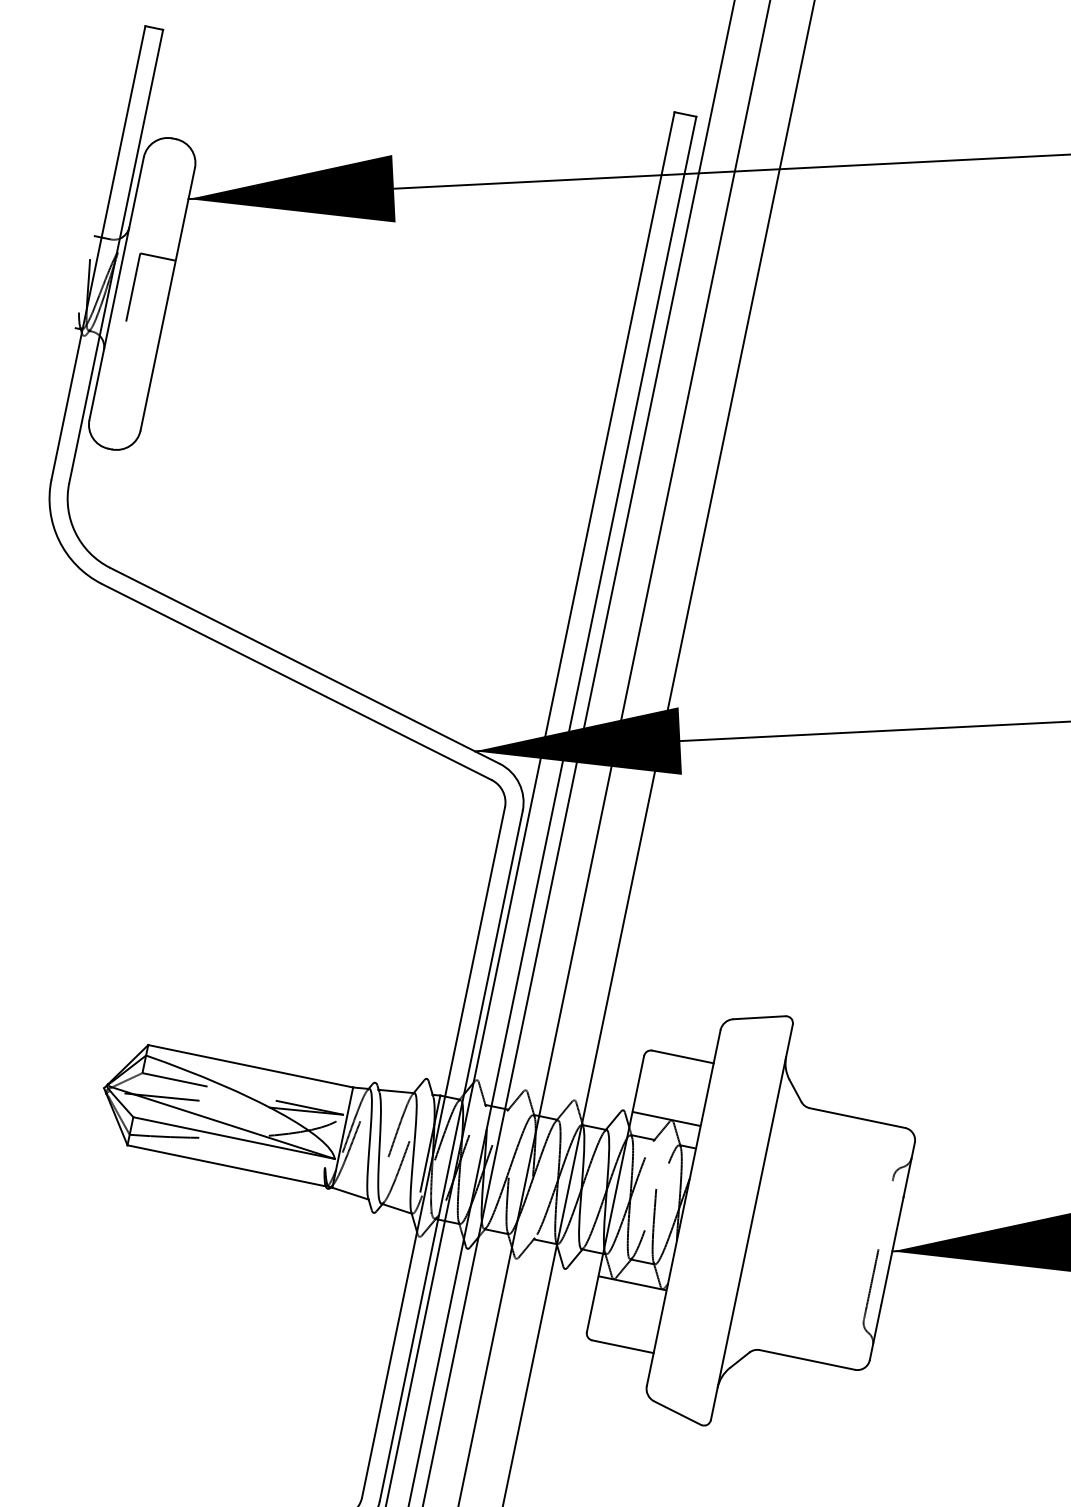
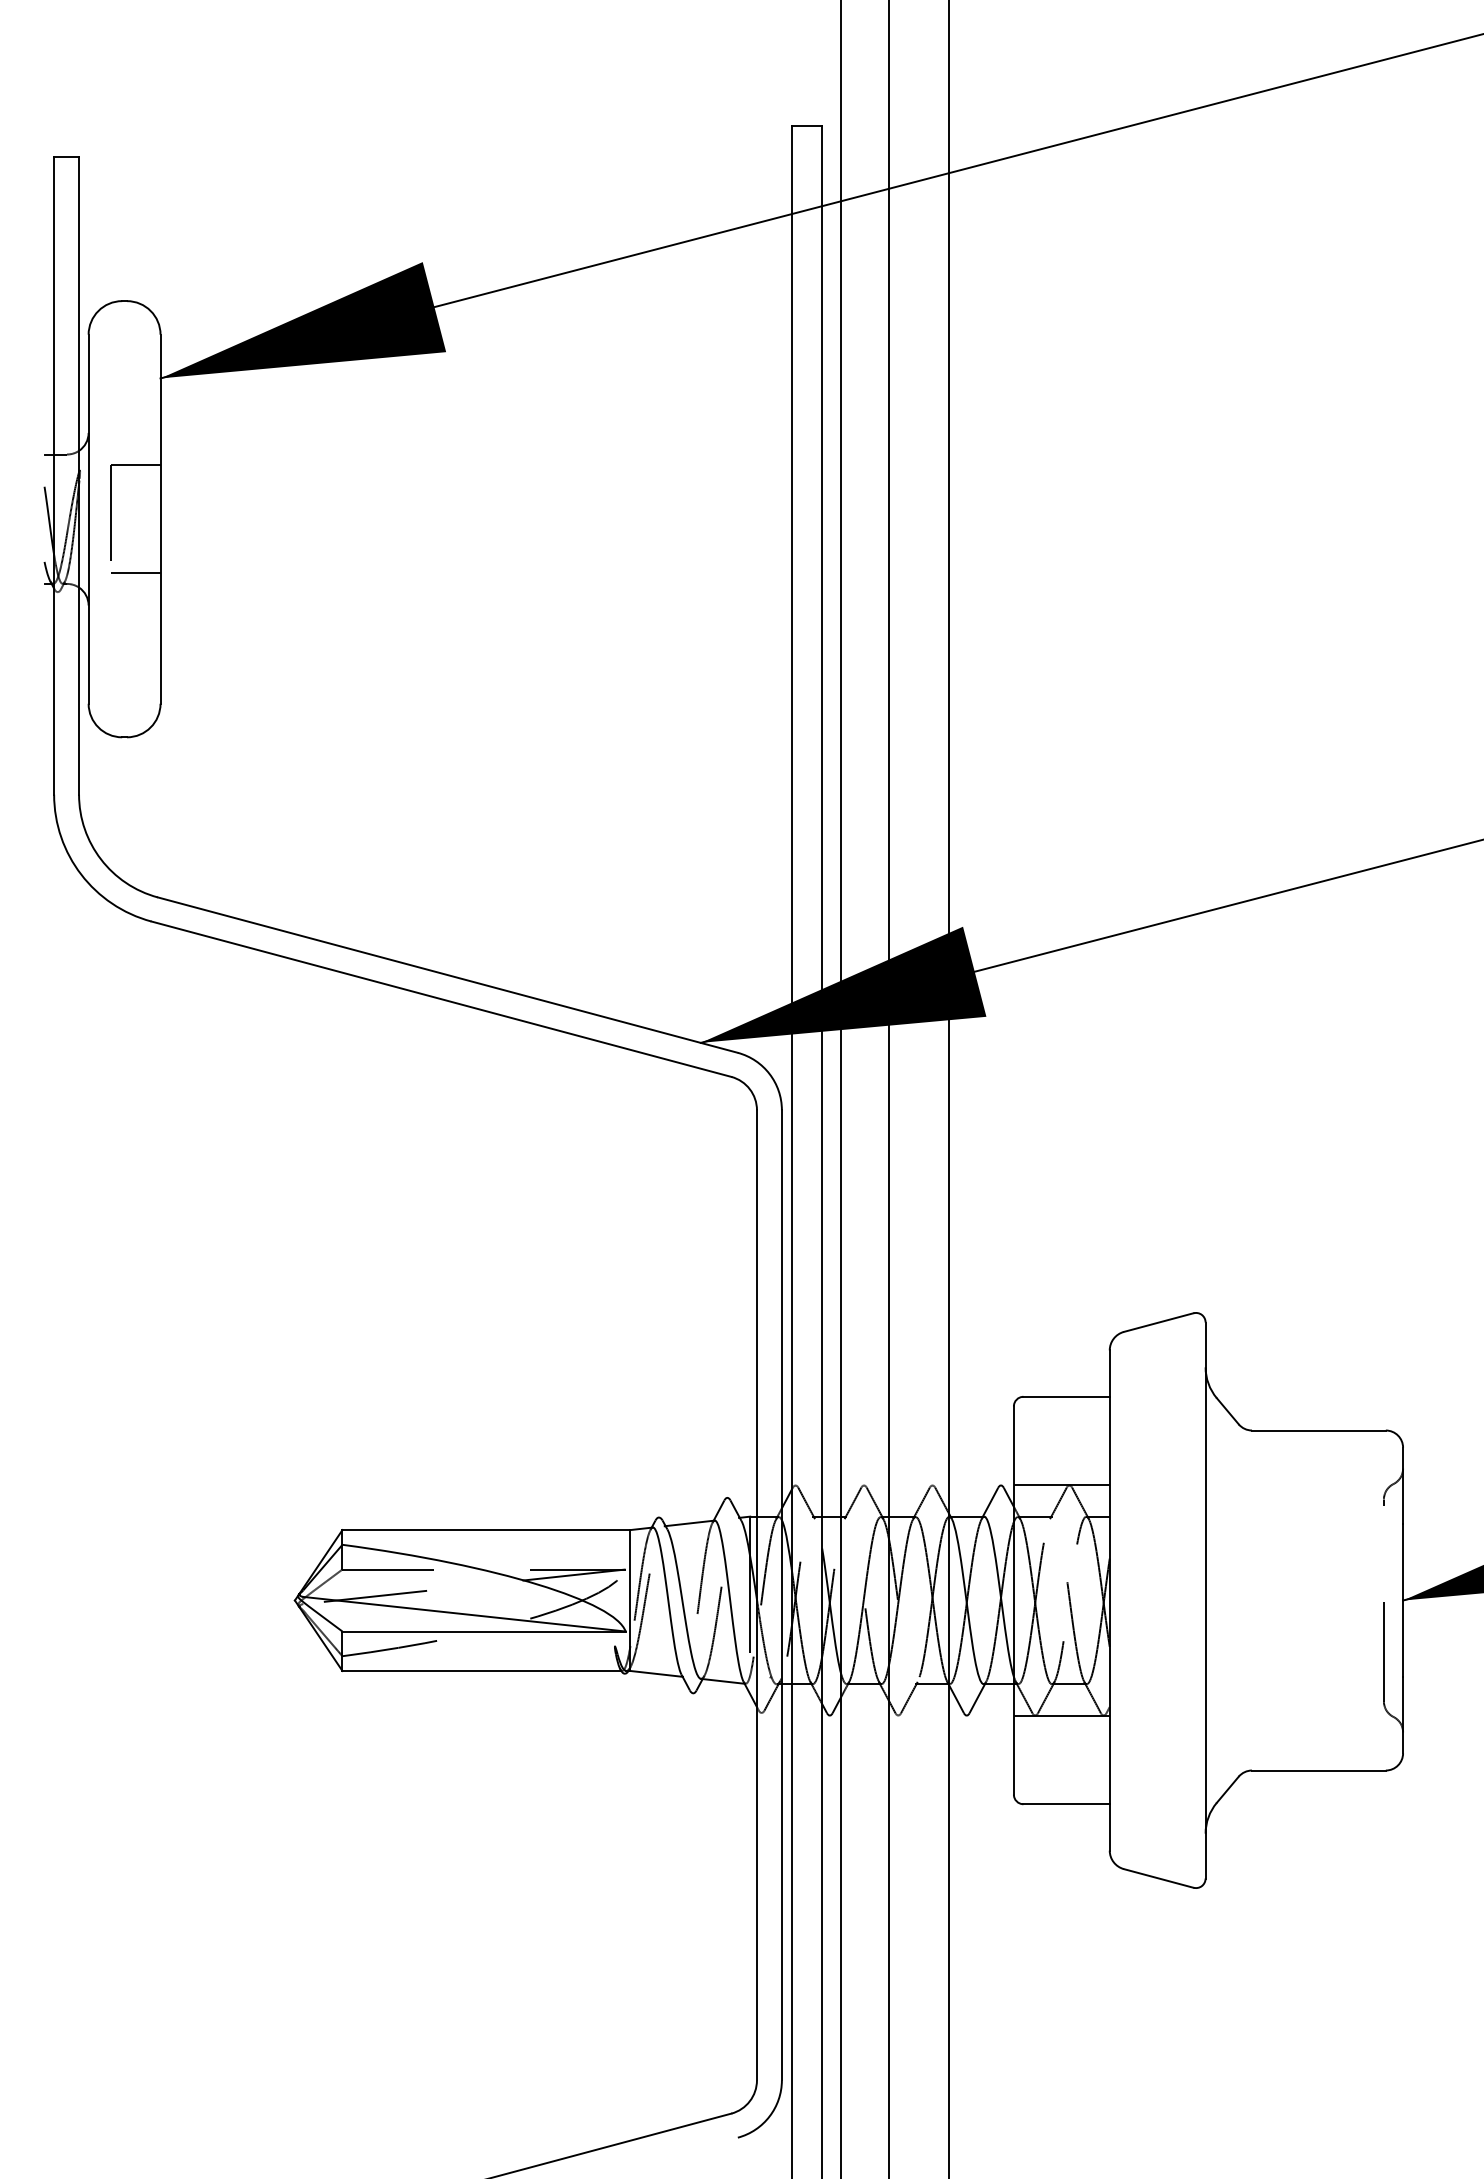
line: (141, 334) -> (135, 573), added

